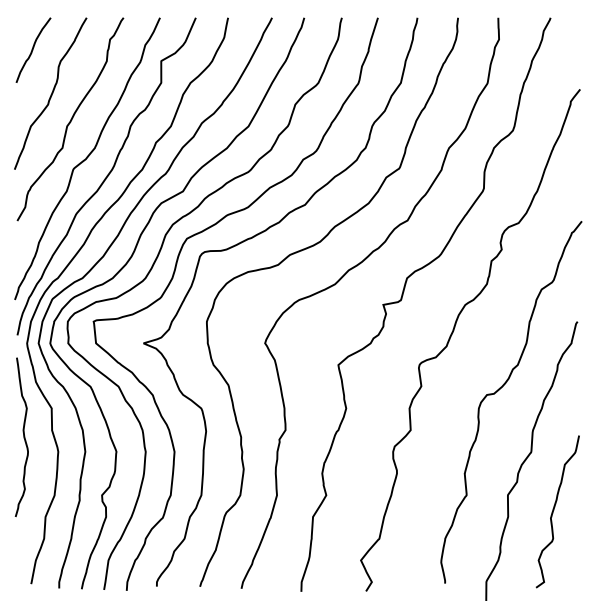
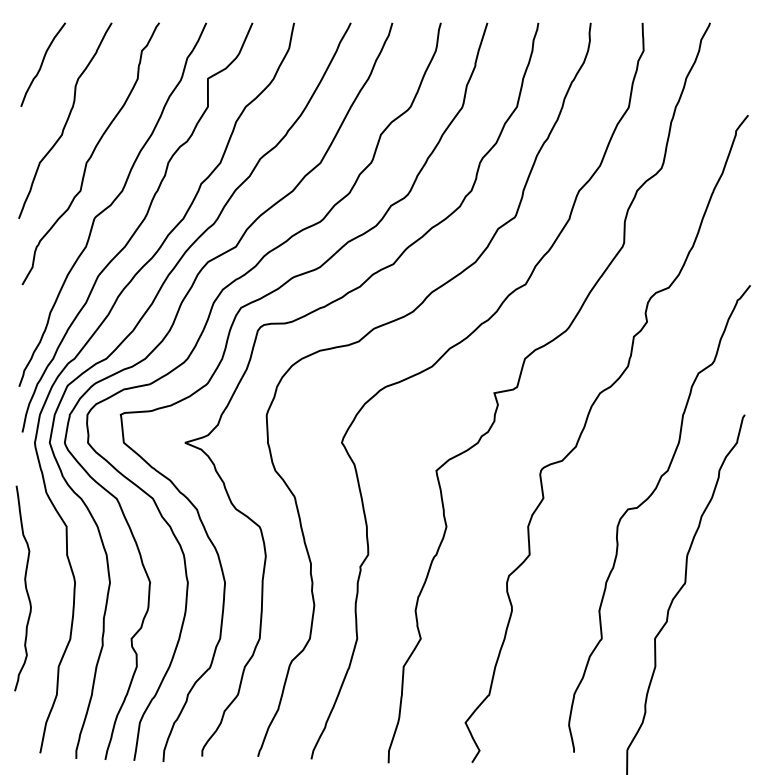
curve: (23, 437) -> (25, 588), moved
curve: (554, 510) -> (715, 658), removed

